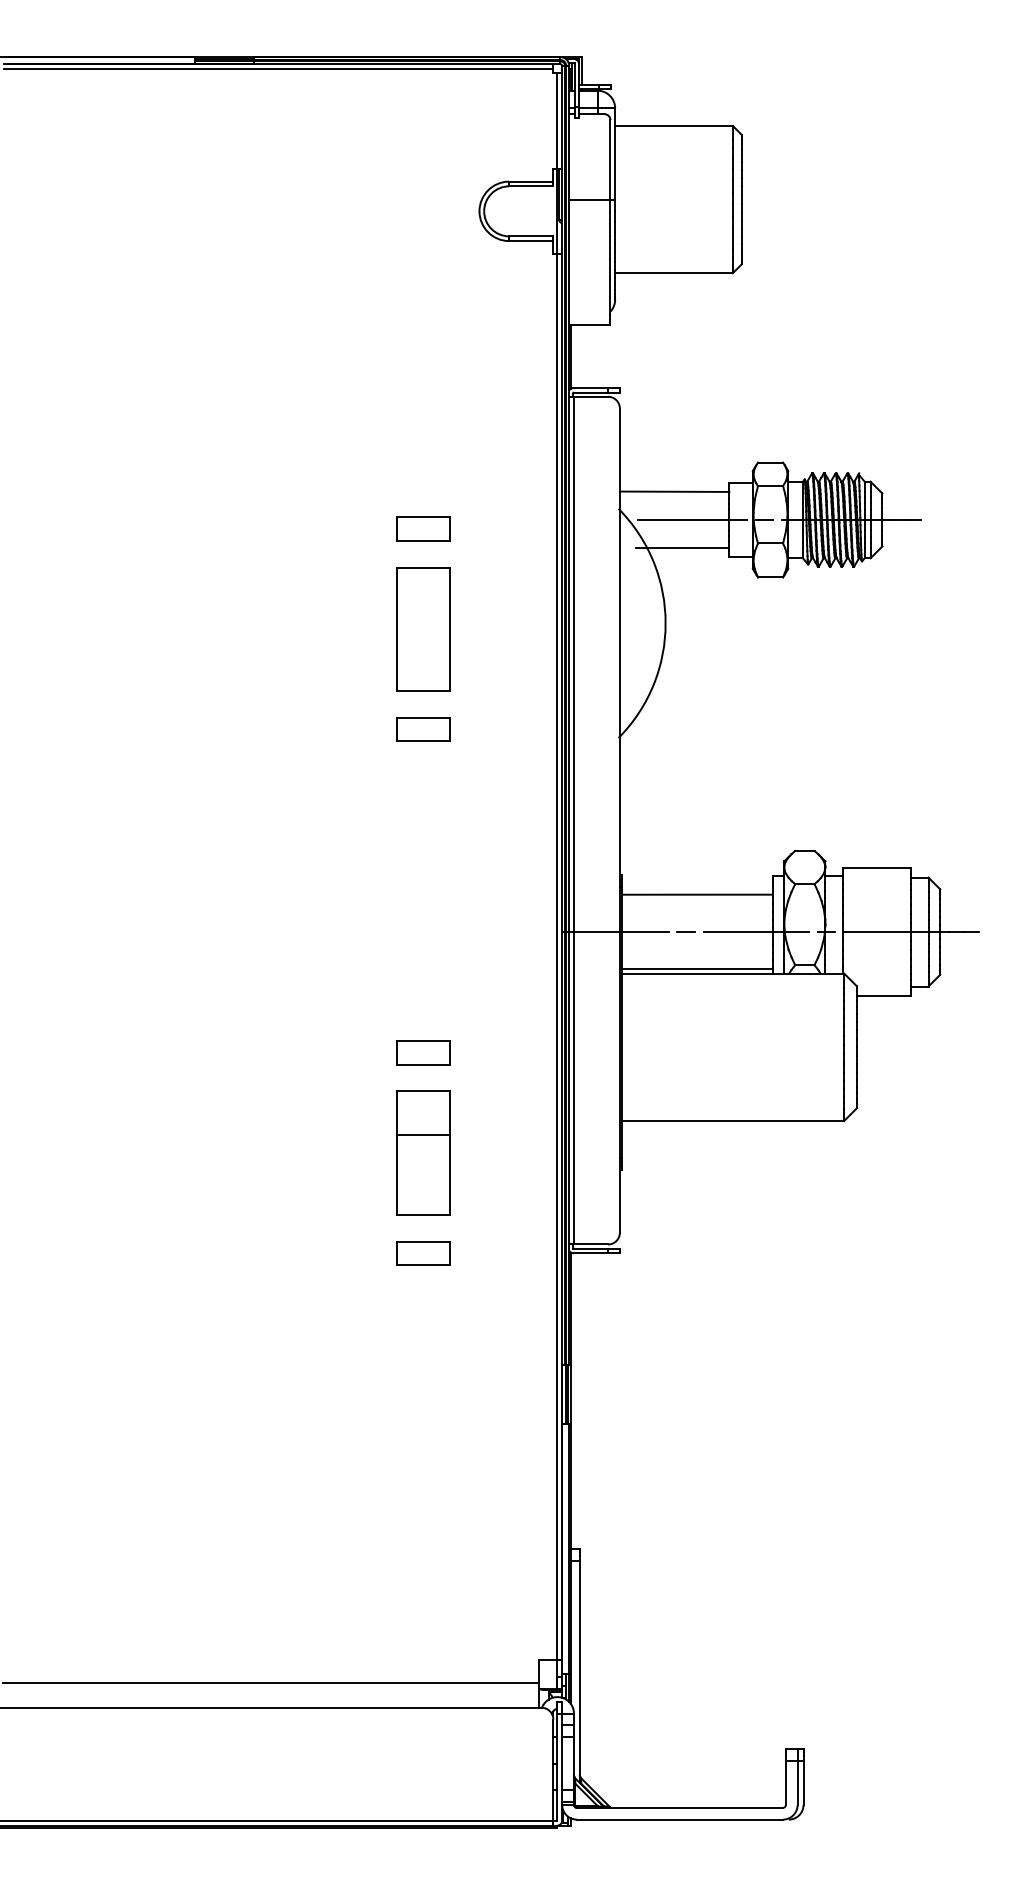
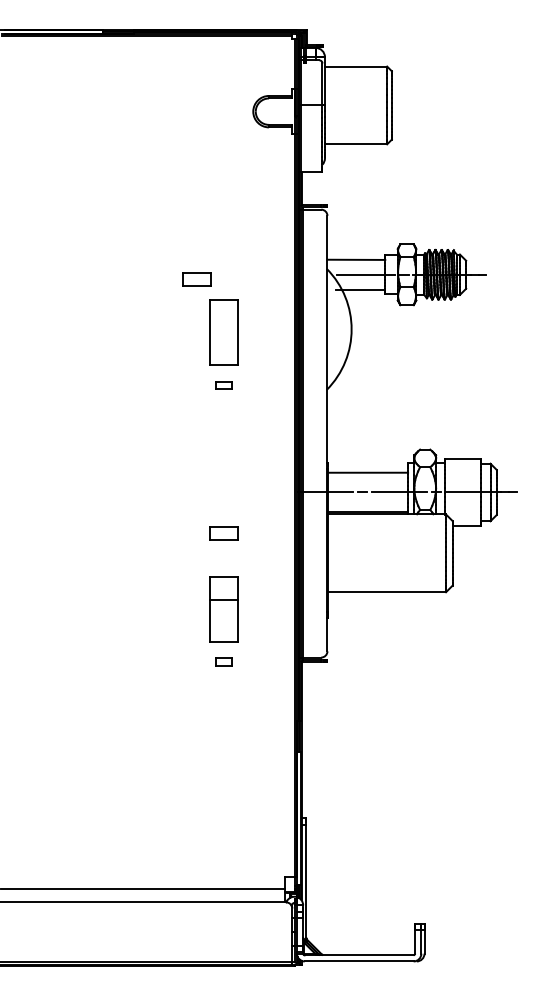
part: (423, 528) -> (196, 279), moved
part: (423, 729) -> (223, 385), size x0.6
part: (423, 1053) -> (223, 533), moved
part: (423, 1251) -> (223, 661), size x0.6

